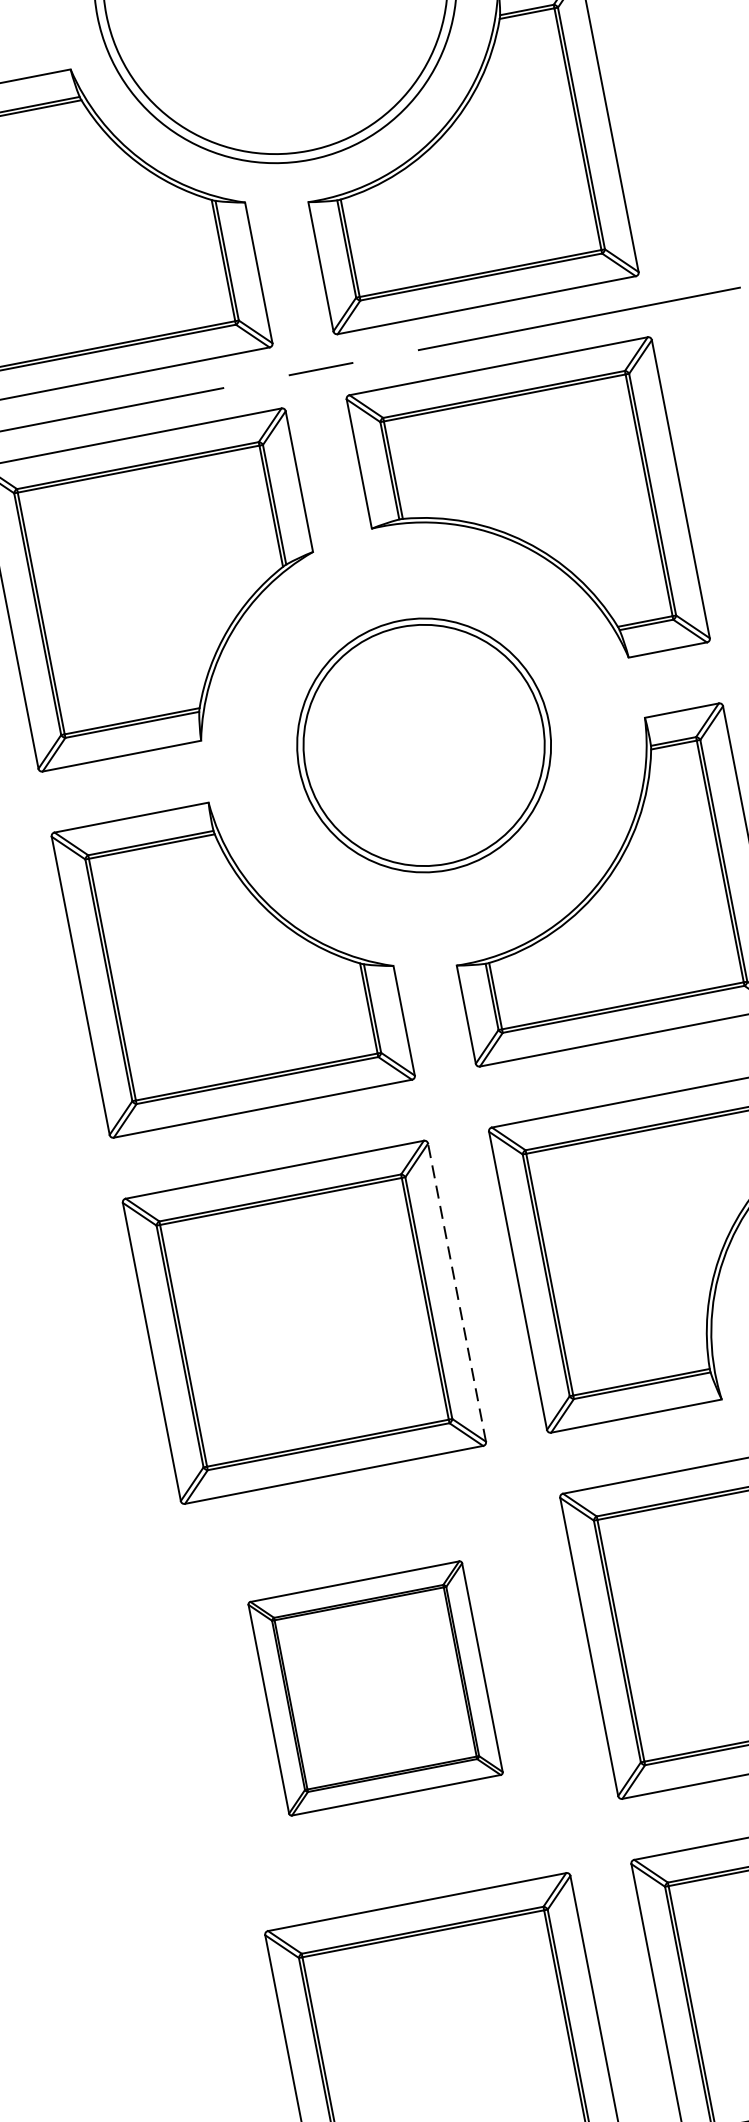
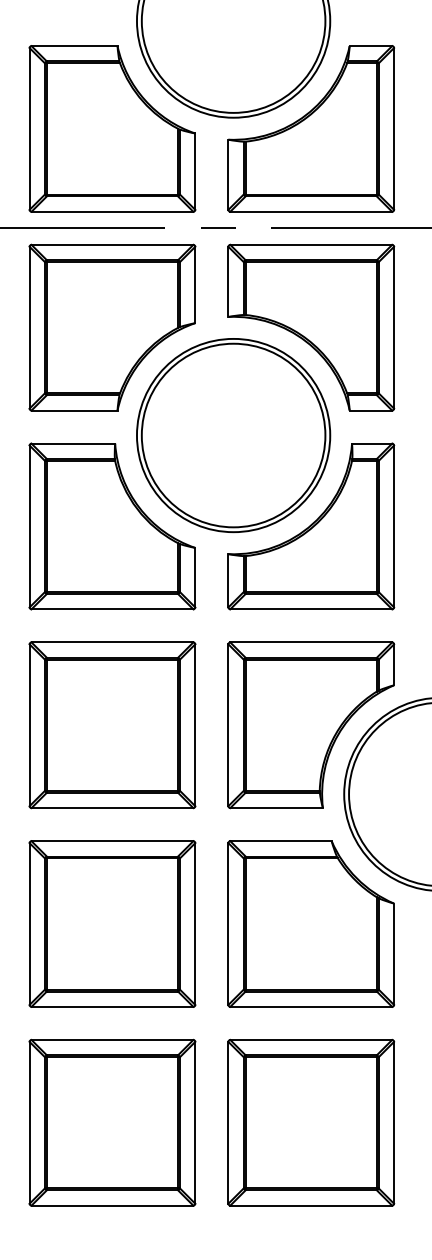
part: (423, 745) -> (233, 435), size x1.43
line: (457, 1293) -> (195, 725), dashed -> solid
part: (375, 1687) -> (112, 923), size x1.43

